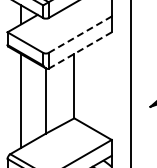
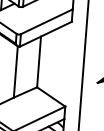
line: (80, 34) -> (47, 21), dashed -> solid
line: (80, 50) -> (46, 34), dashed -> solid

